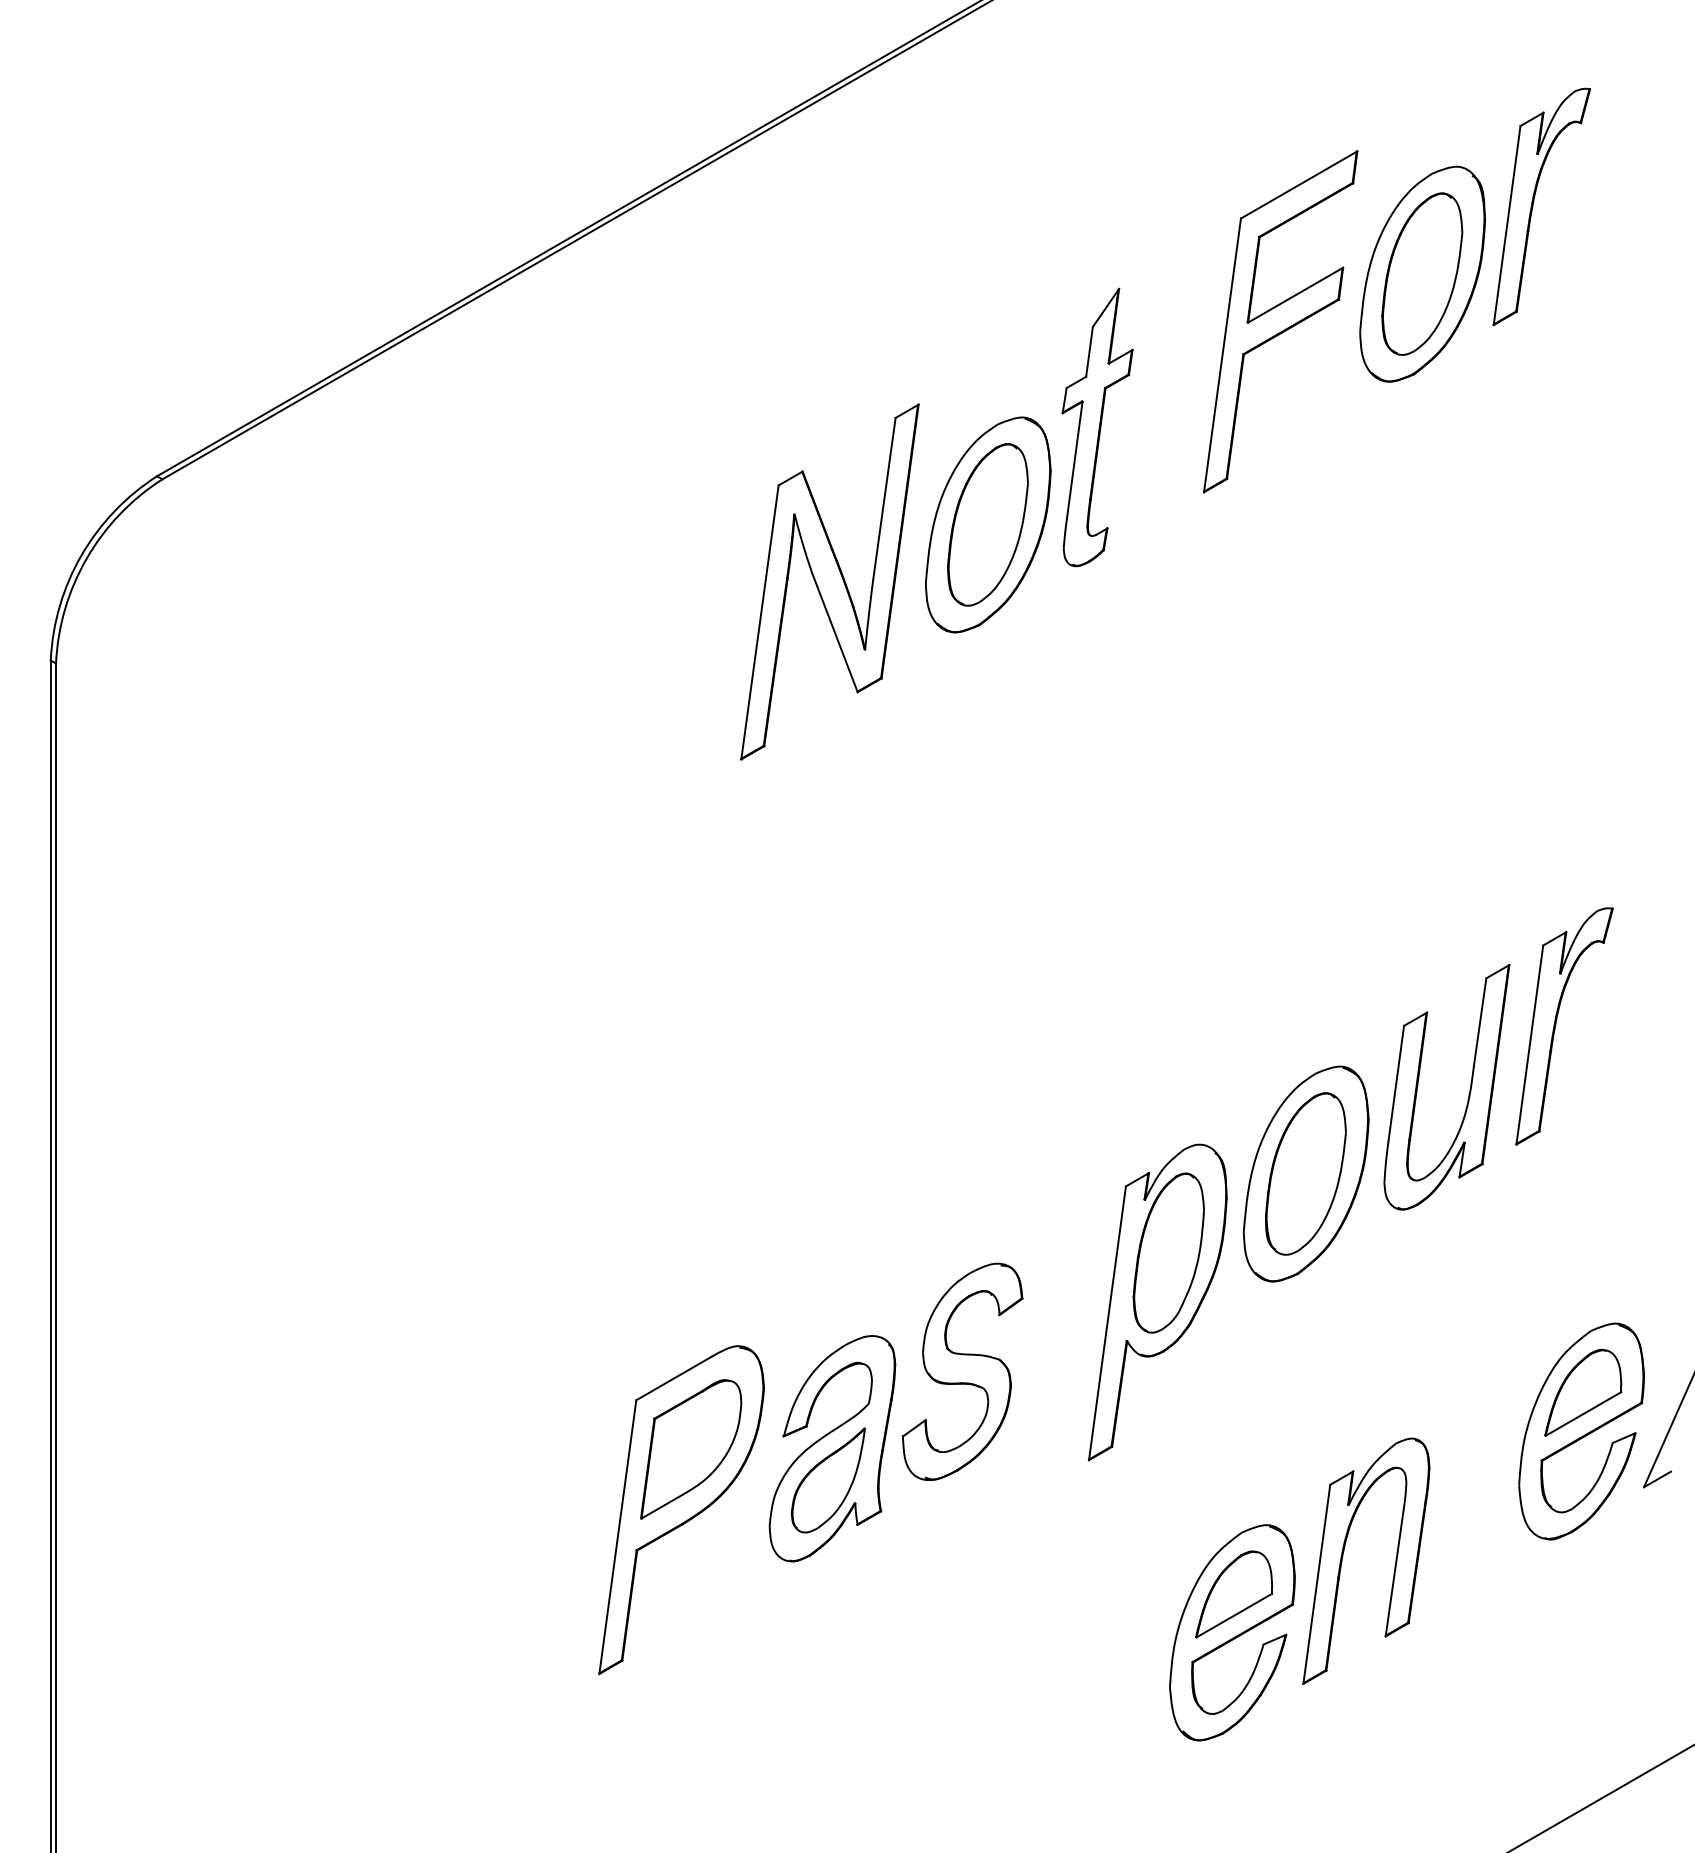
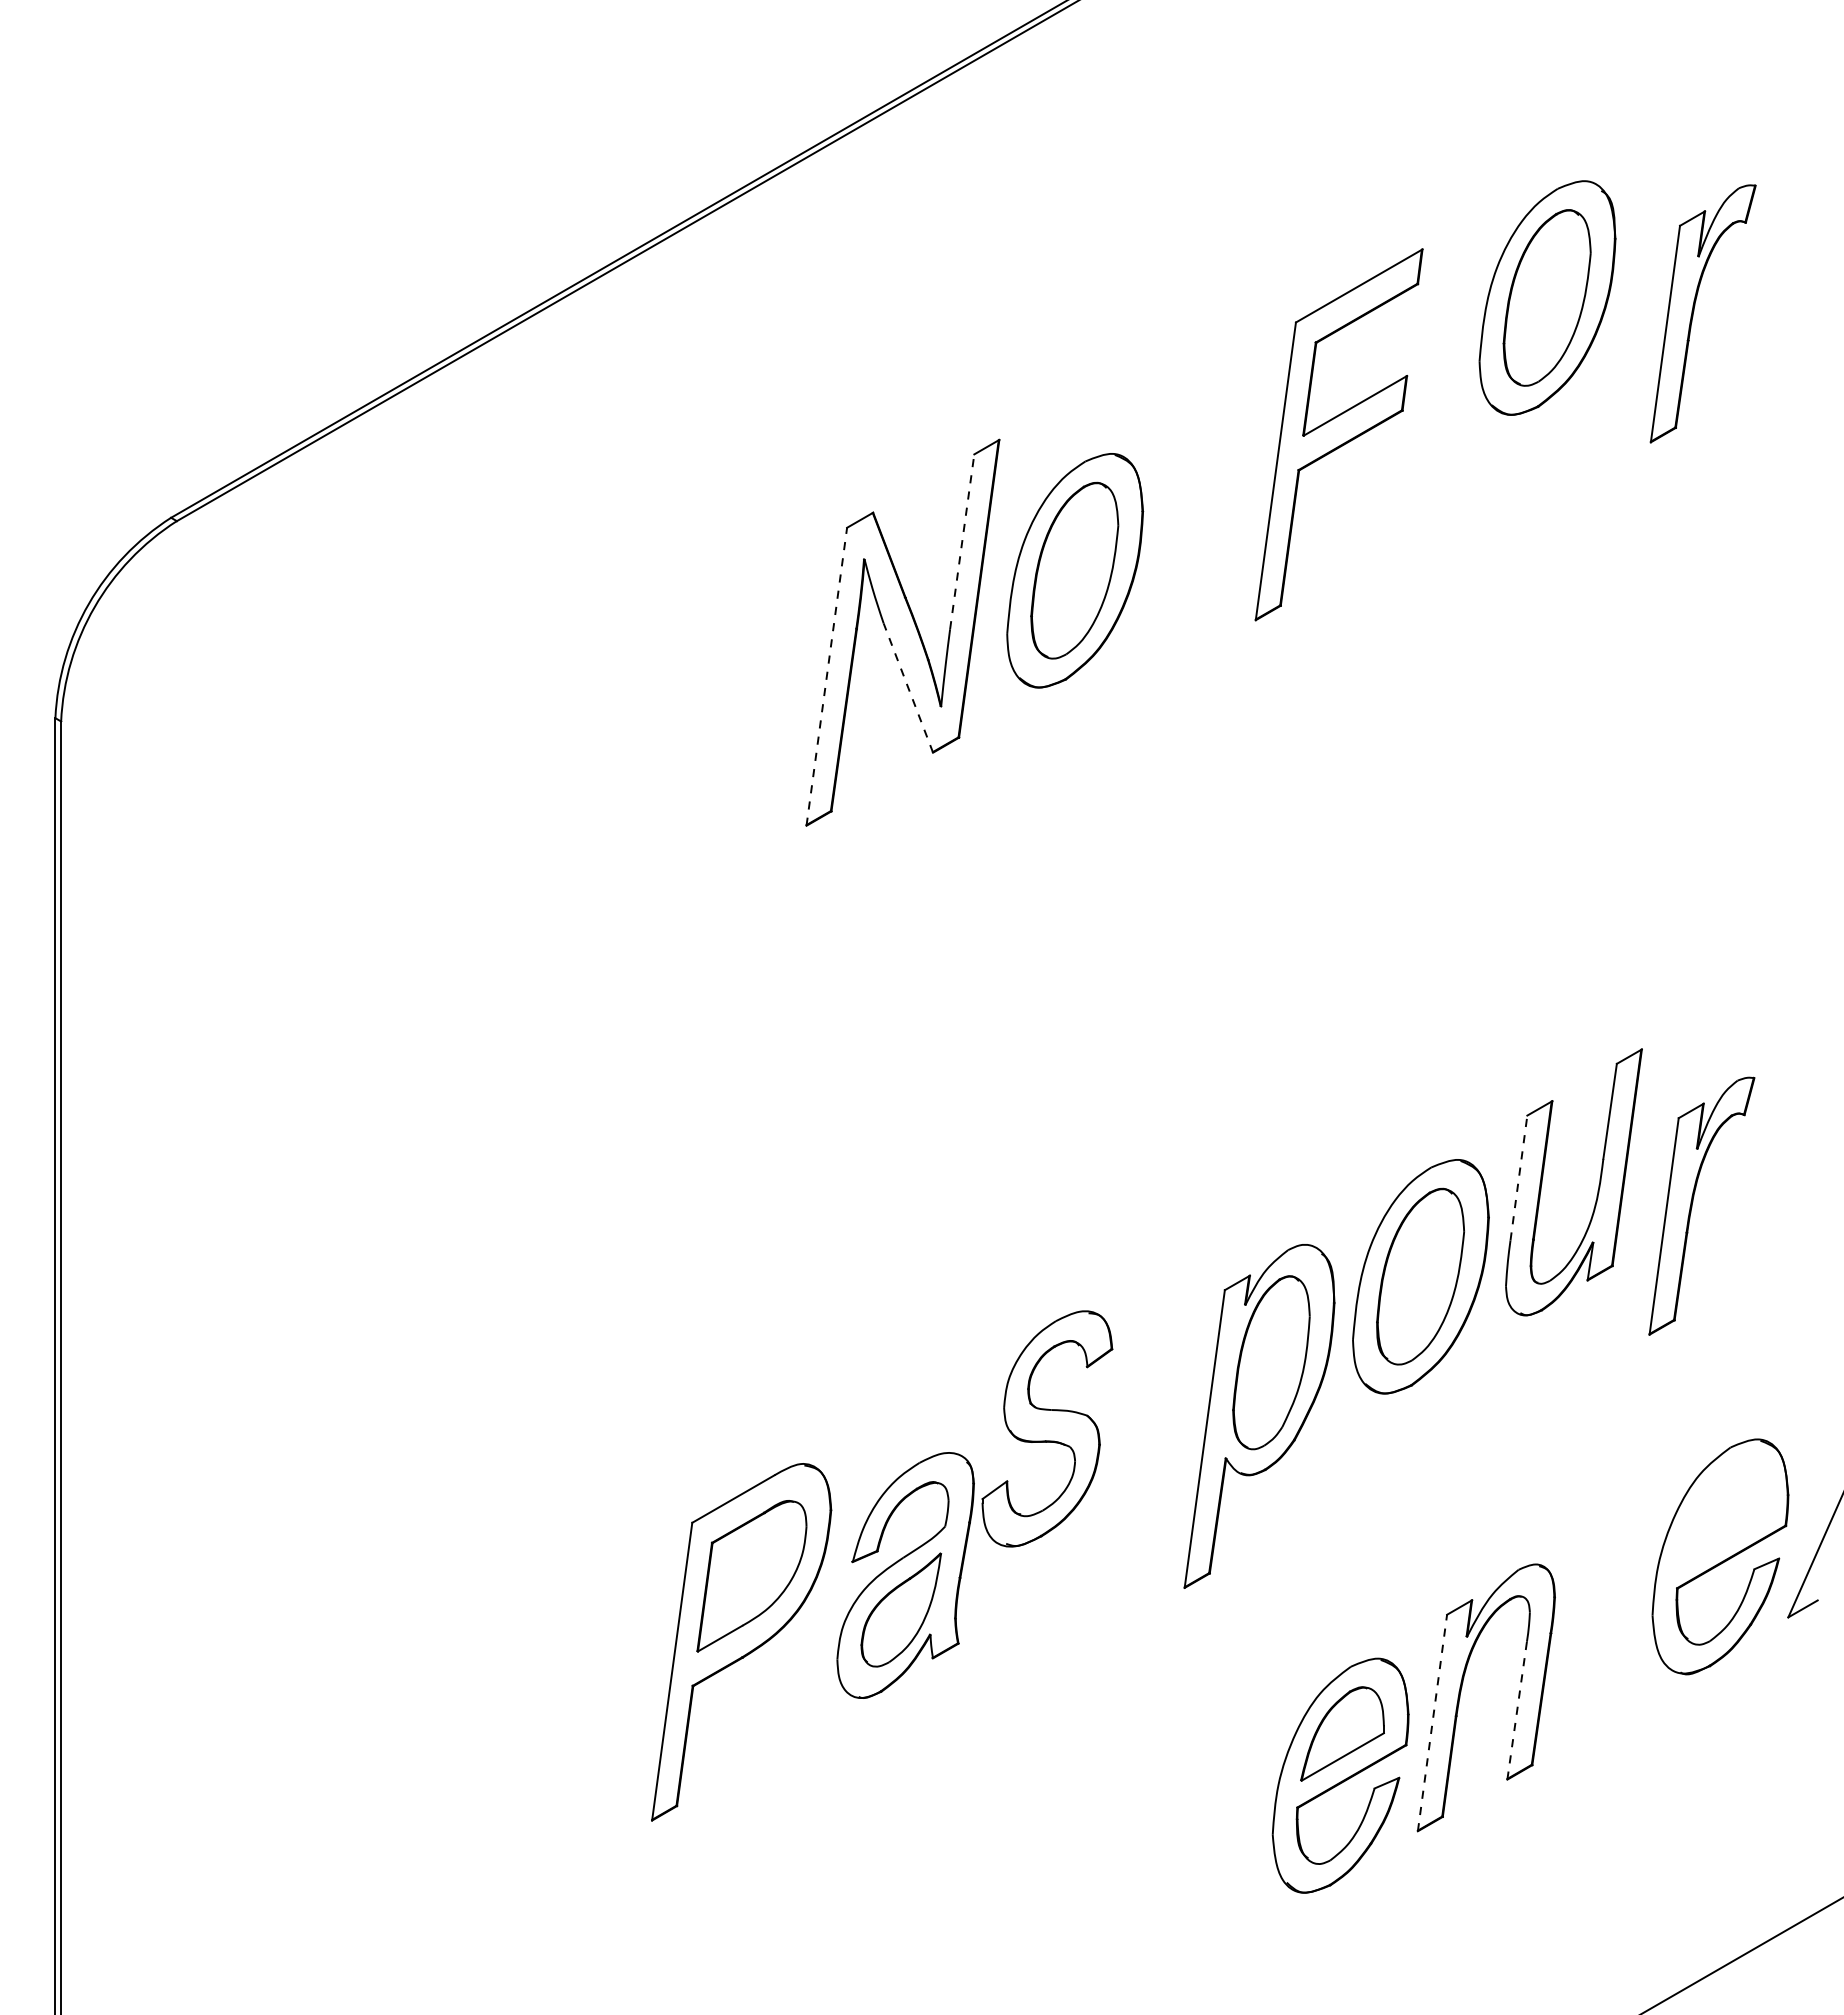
part: (1533, 204) -> (1694, 311), moved
part: (1280, 321) -> (1338, 434), moved
part: (1098, 427) -> (1194, 464), removed
line: (884, 498) -> (962, 541), solid -> dashed
line: (759, 622) -> (826, 676), solid -> dashed
line: (835, 632) -> (908, 687), solid -> dashed
part: (1556, 1023) -> (1693, 1202), moved
line: (1395, 1082) -> (1518, 1177), solid -> dashed
part: (962, 1371) -> (1047, 1428), moved
part: (1582, 1392) -> (1721, 1514), removed
line: (1395, 1572) -> (1517, 1710), solid -> dashed
line: (1316, 1583) -> (1432, 1722), solid -> dashed

